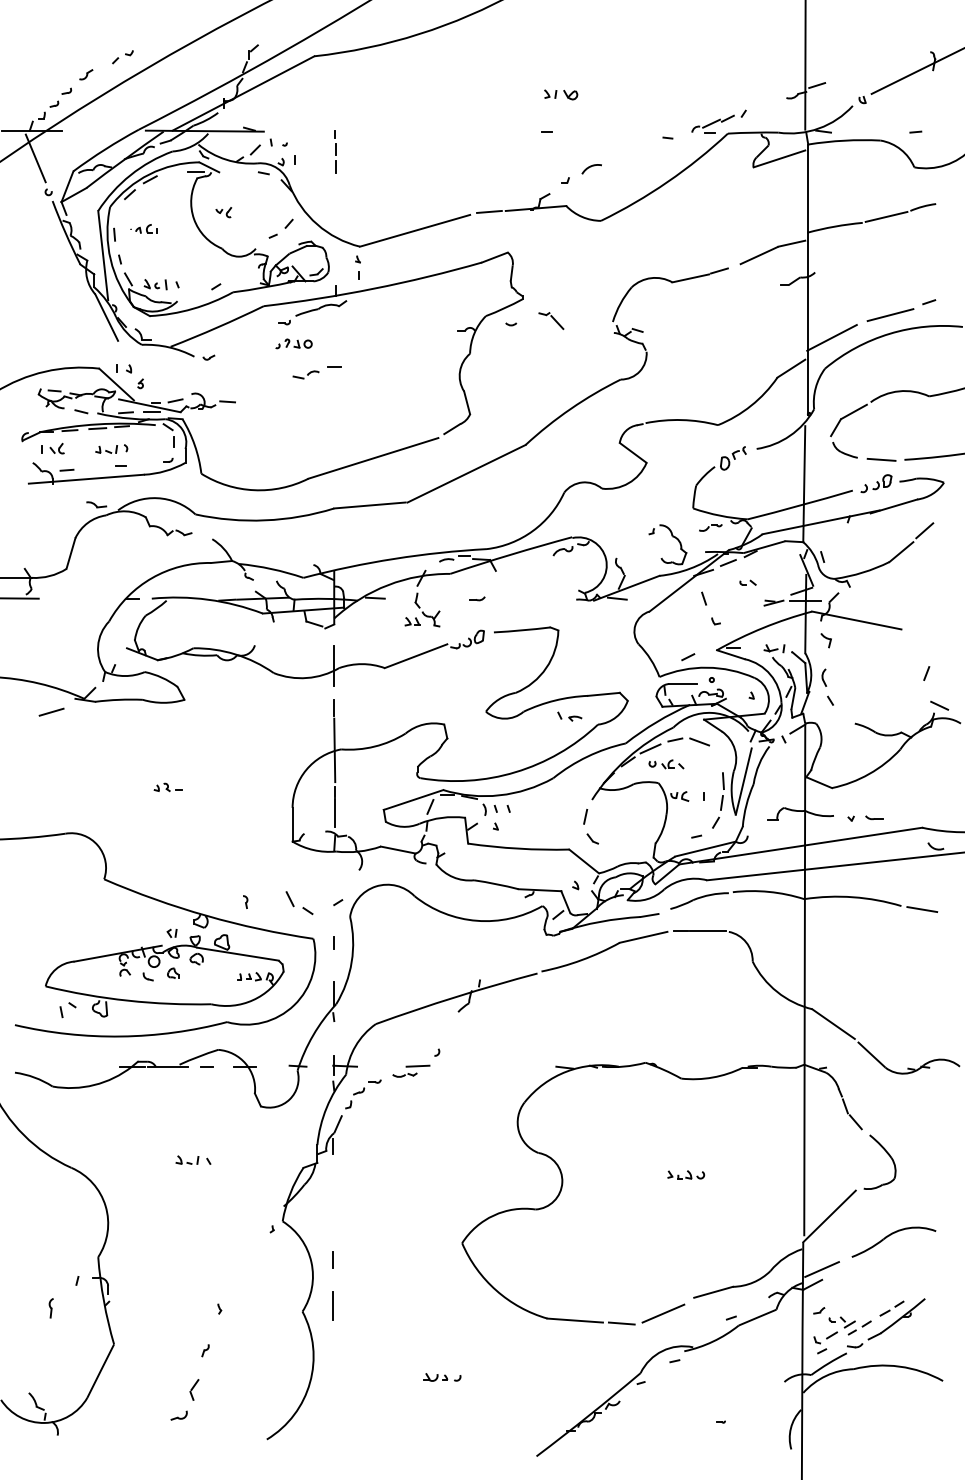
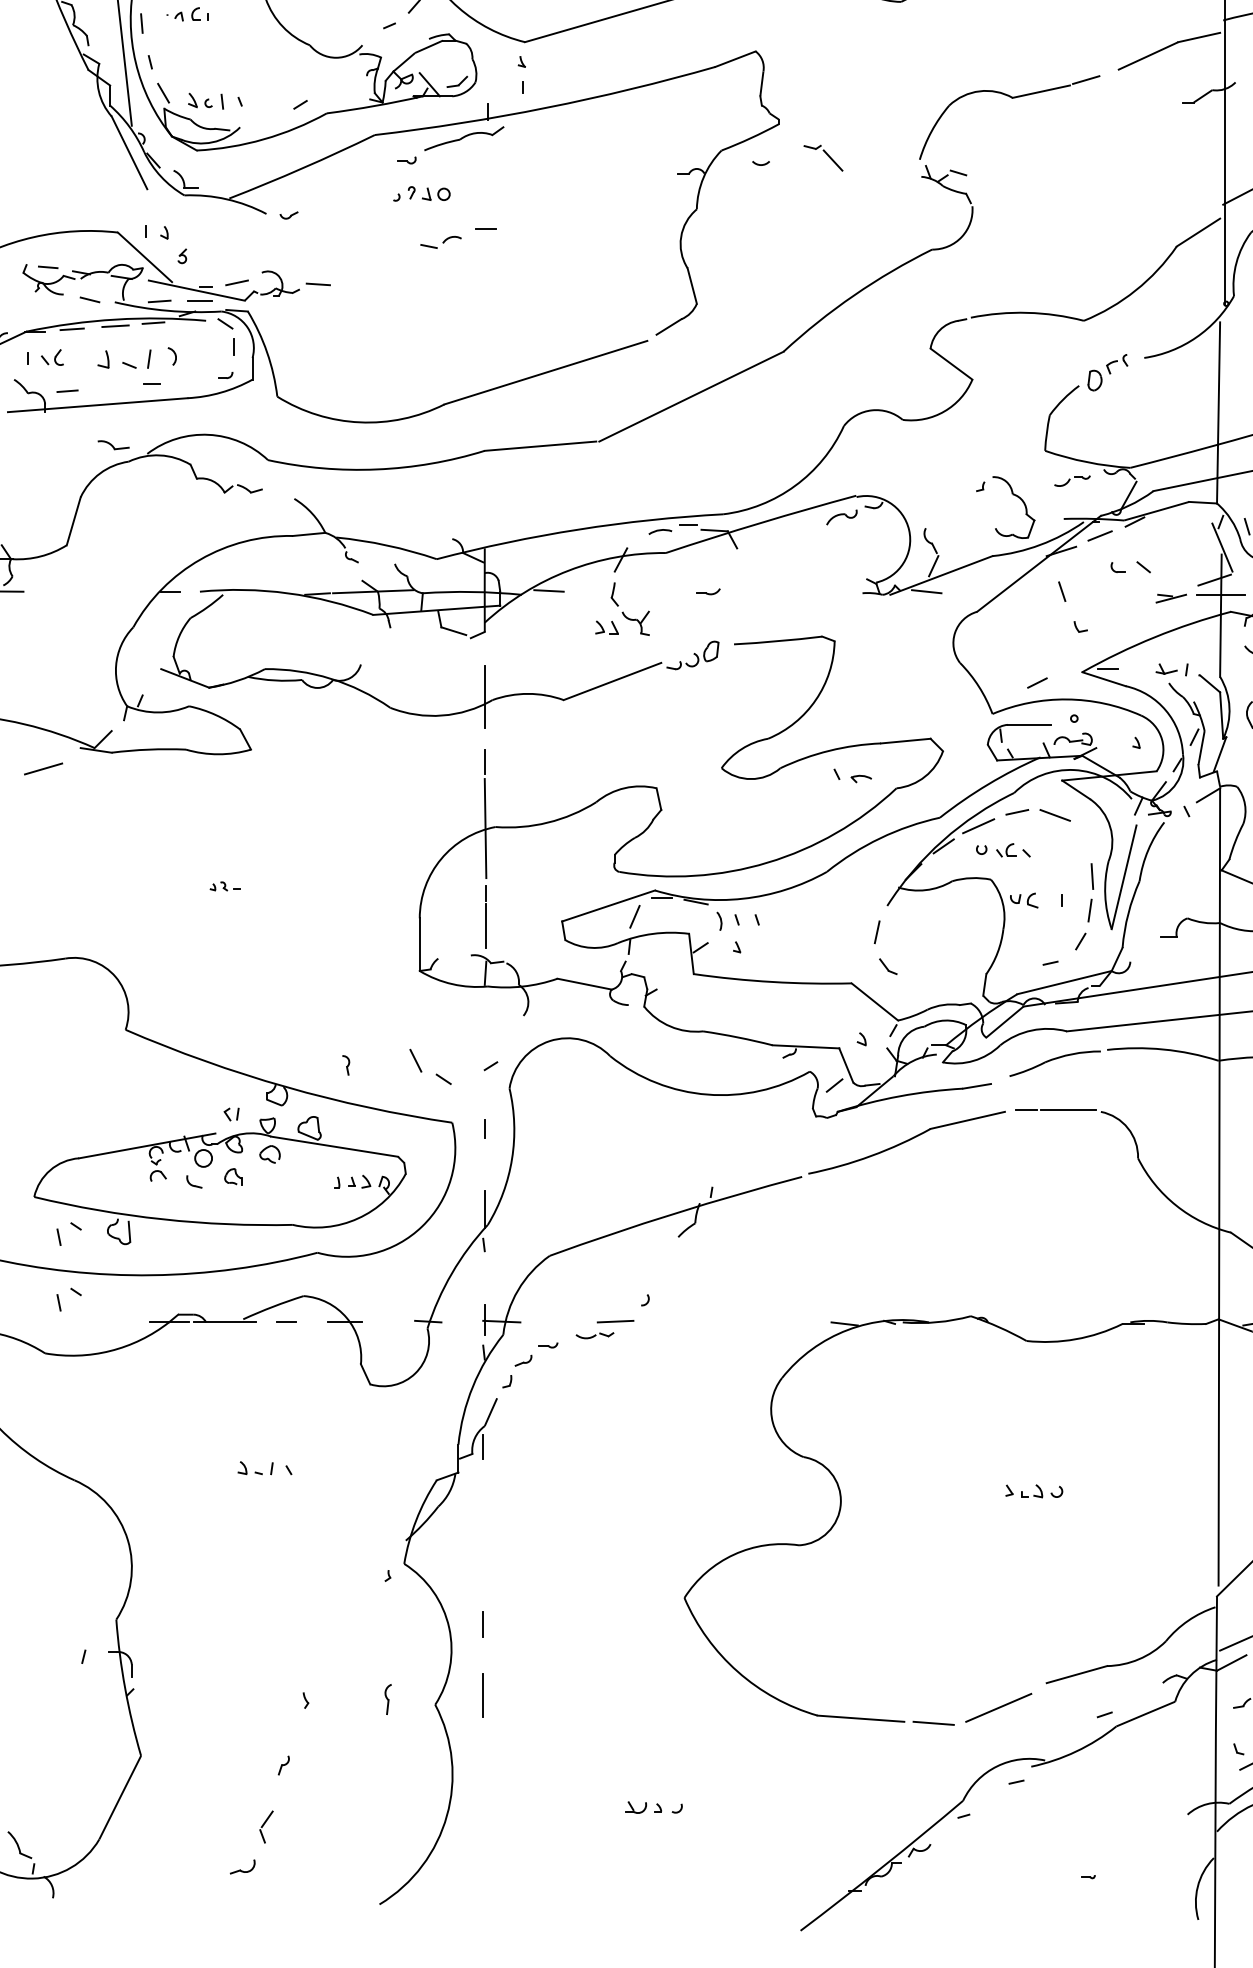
part: (111, 448) -> (137, 357), size x1.6
part: (747, 582) -> (1129, 566), size x1.6
part: (167, 787) -> (224, 886), size x0.7
part: (67, 1052) -> (68, 1300), added
part: (50, 1308) -> (386, 1699), moved

